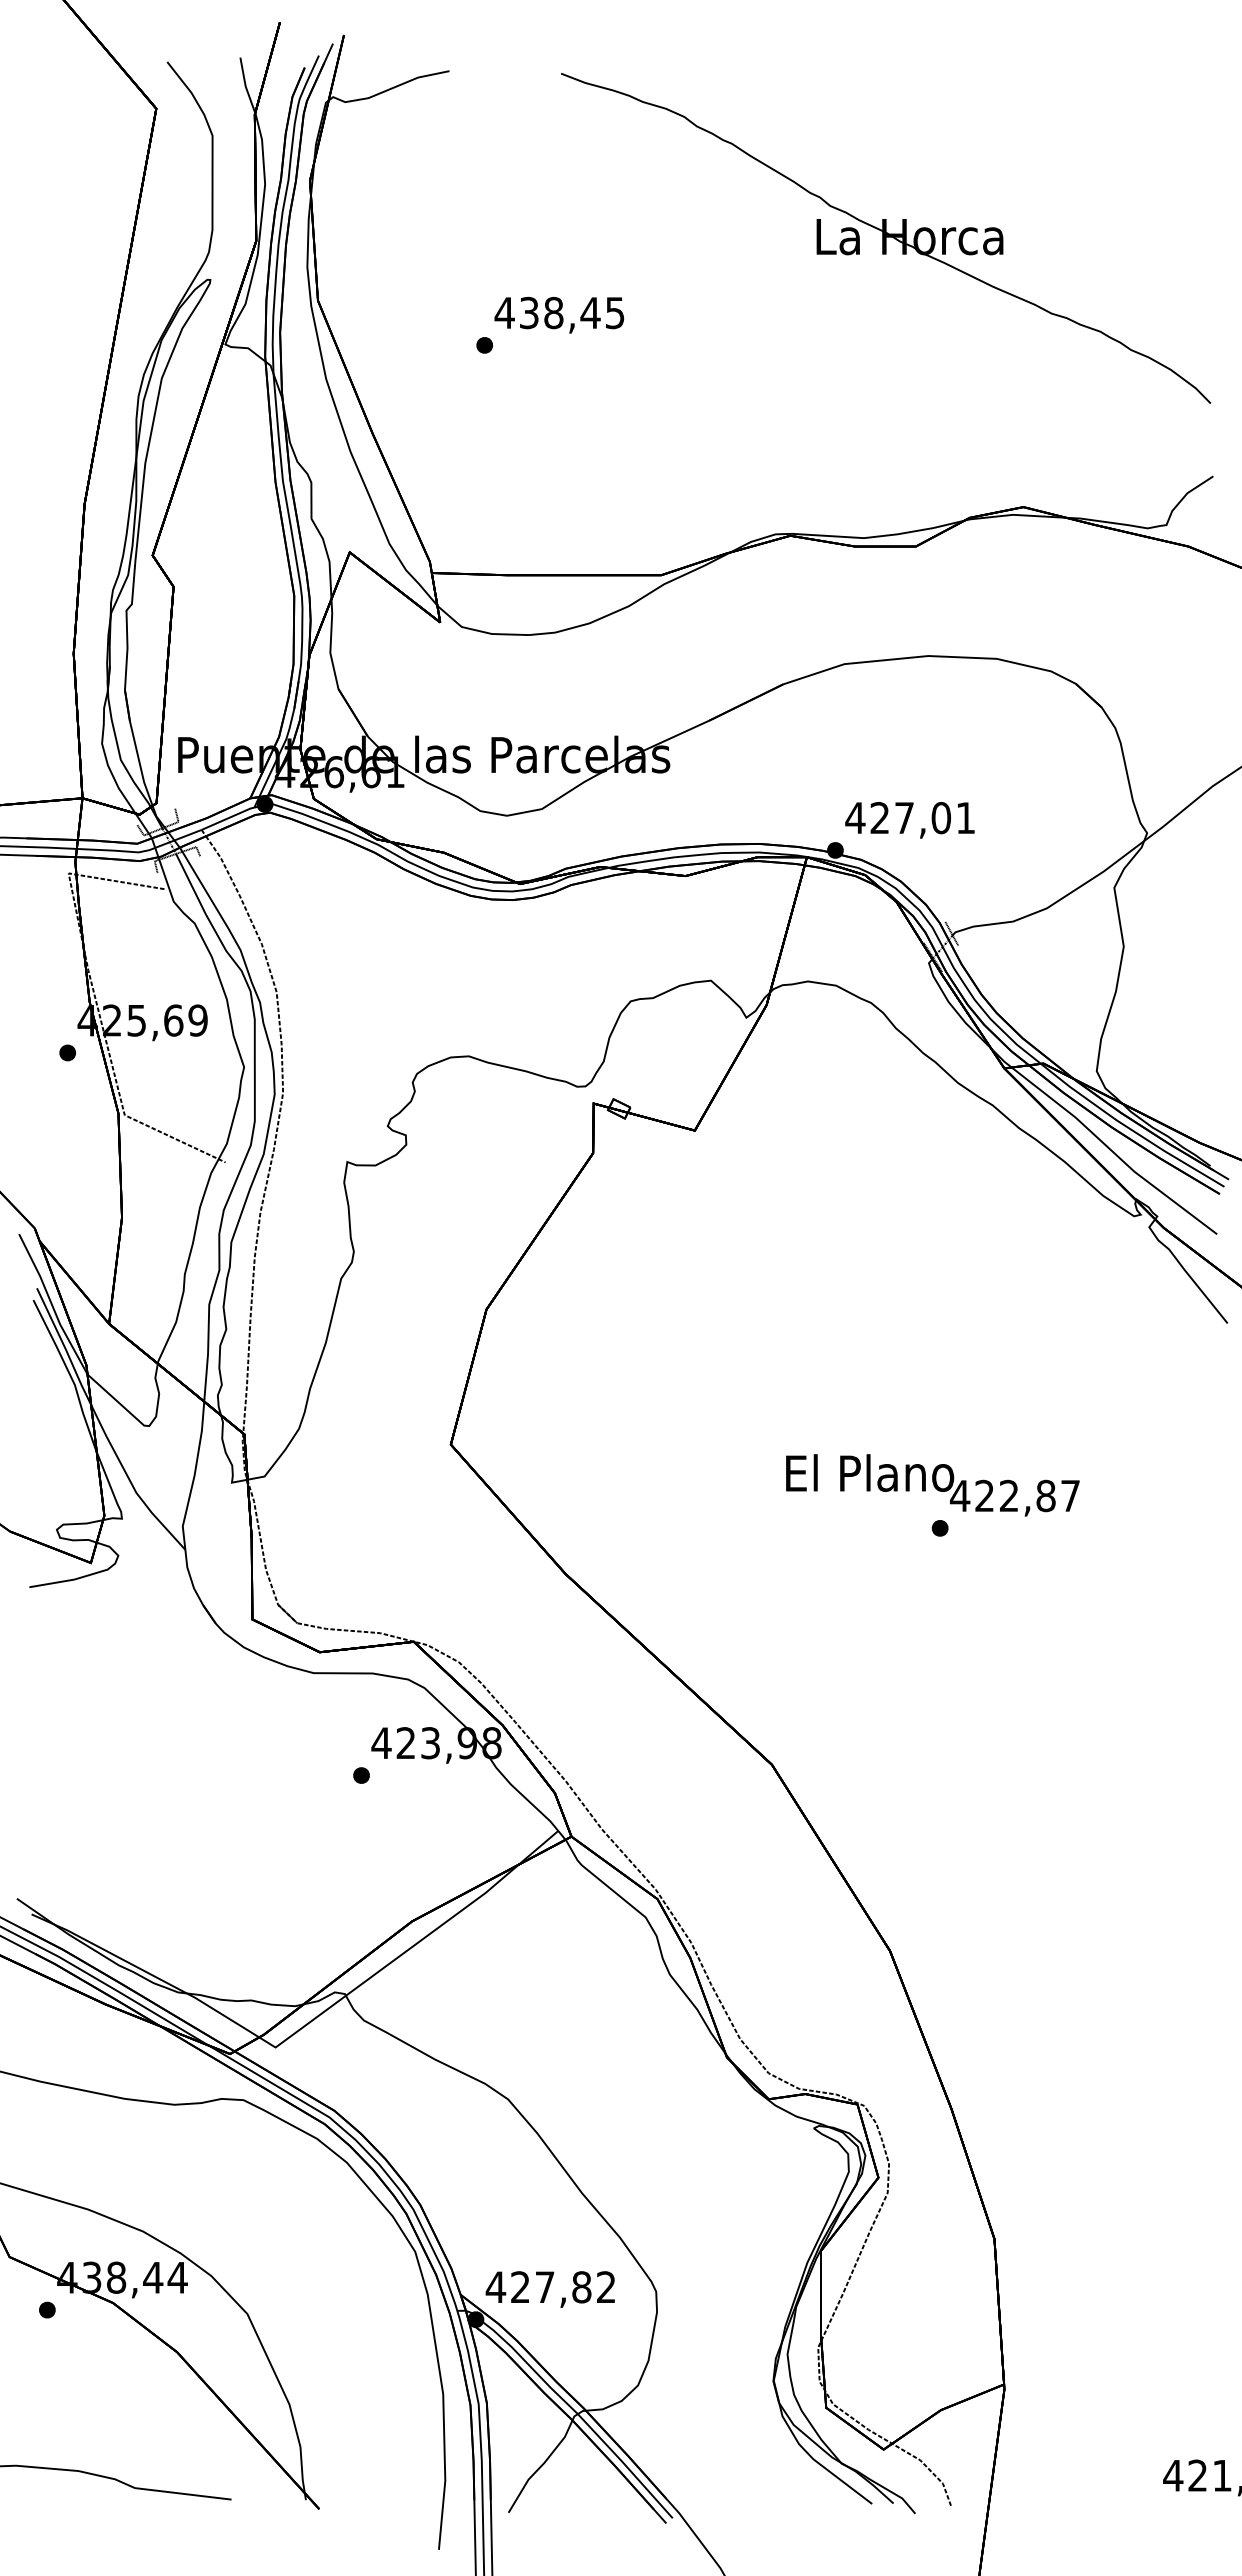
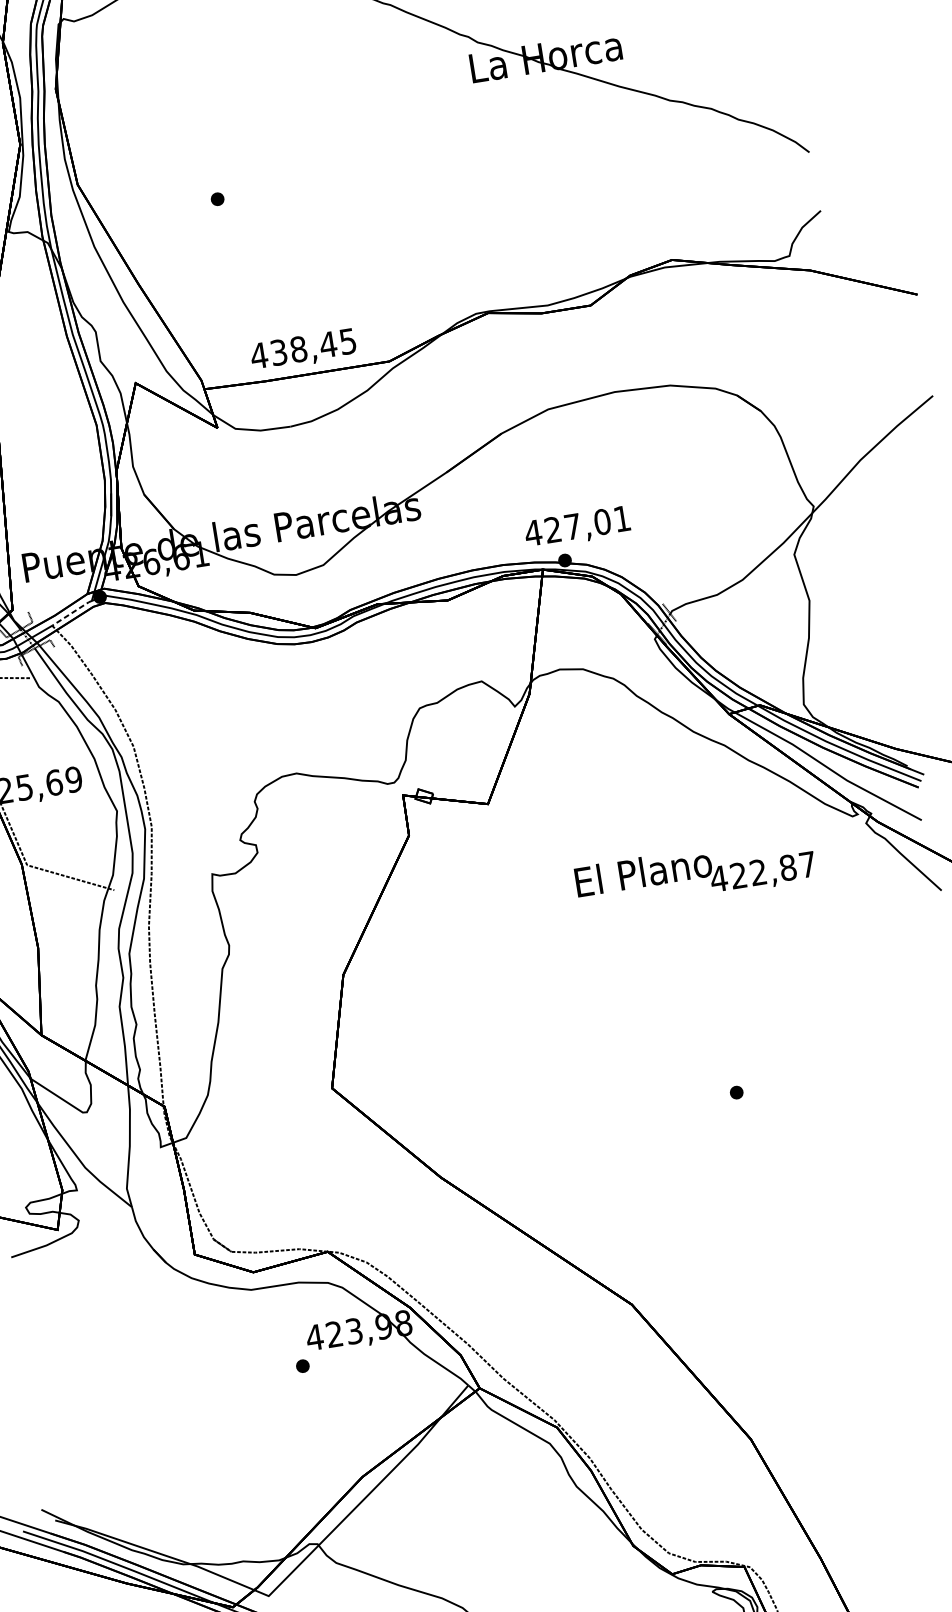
text: (559, 314) -> (303, 349), moved
line: (227, 818) -> (71, 613), solid -> dashed
text: (909, 820) -> (577, 528), moved
text: (932, 1485) -> (695, 874), moved

